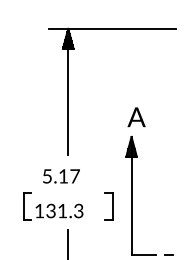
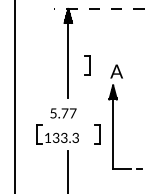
line: (112, 28) -> (99, 8), solid -> dashed
part: (95, 108) -> (87, 65), added
text: (62, 176) -> (64, 113), 5.17 -> 5.77
text: (62, 210) -> (64, 137), 131.3 -> 133.3

